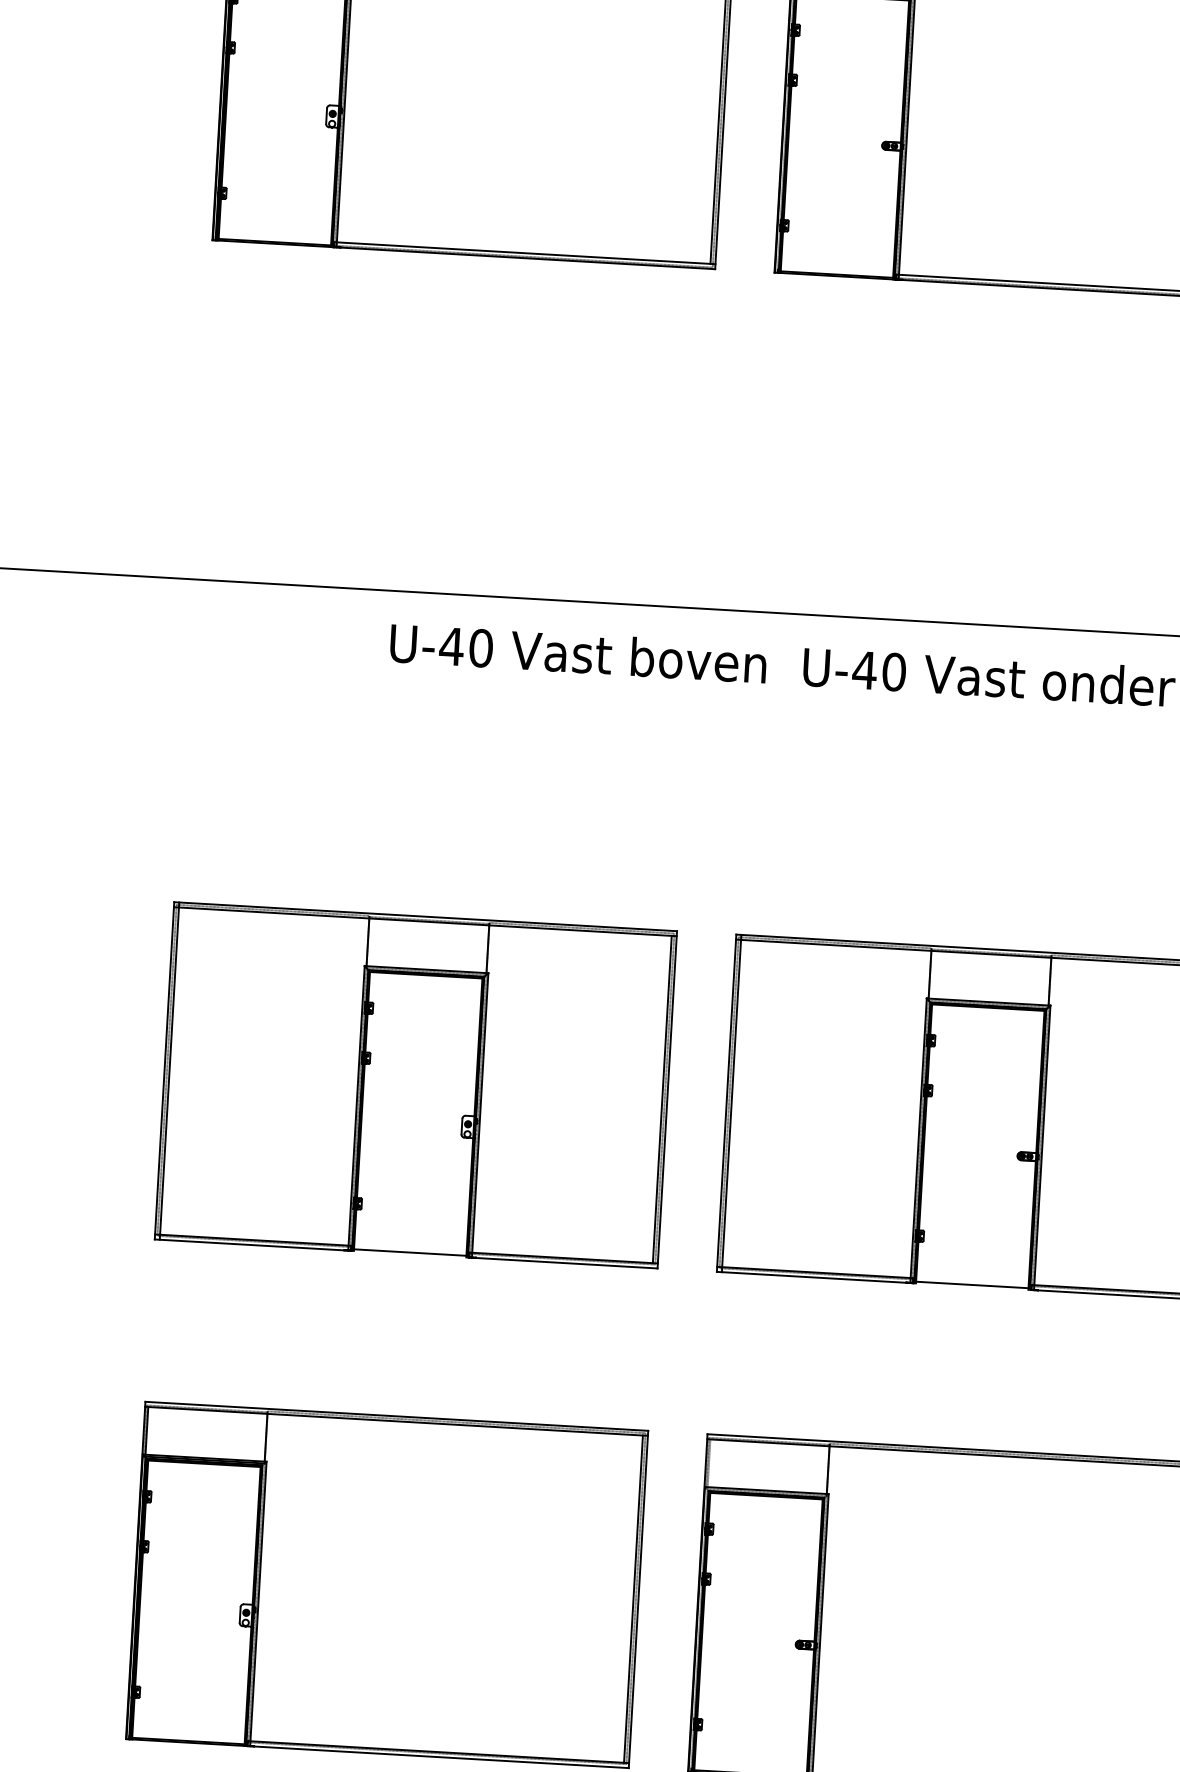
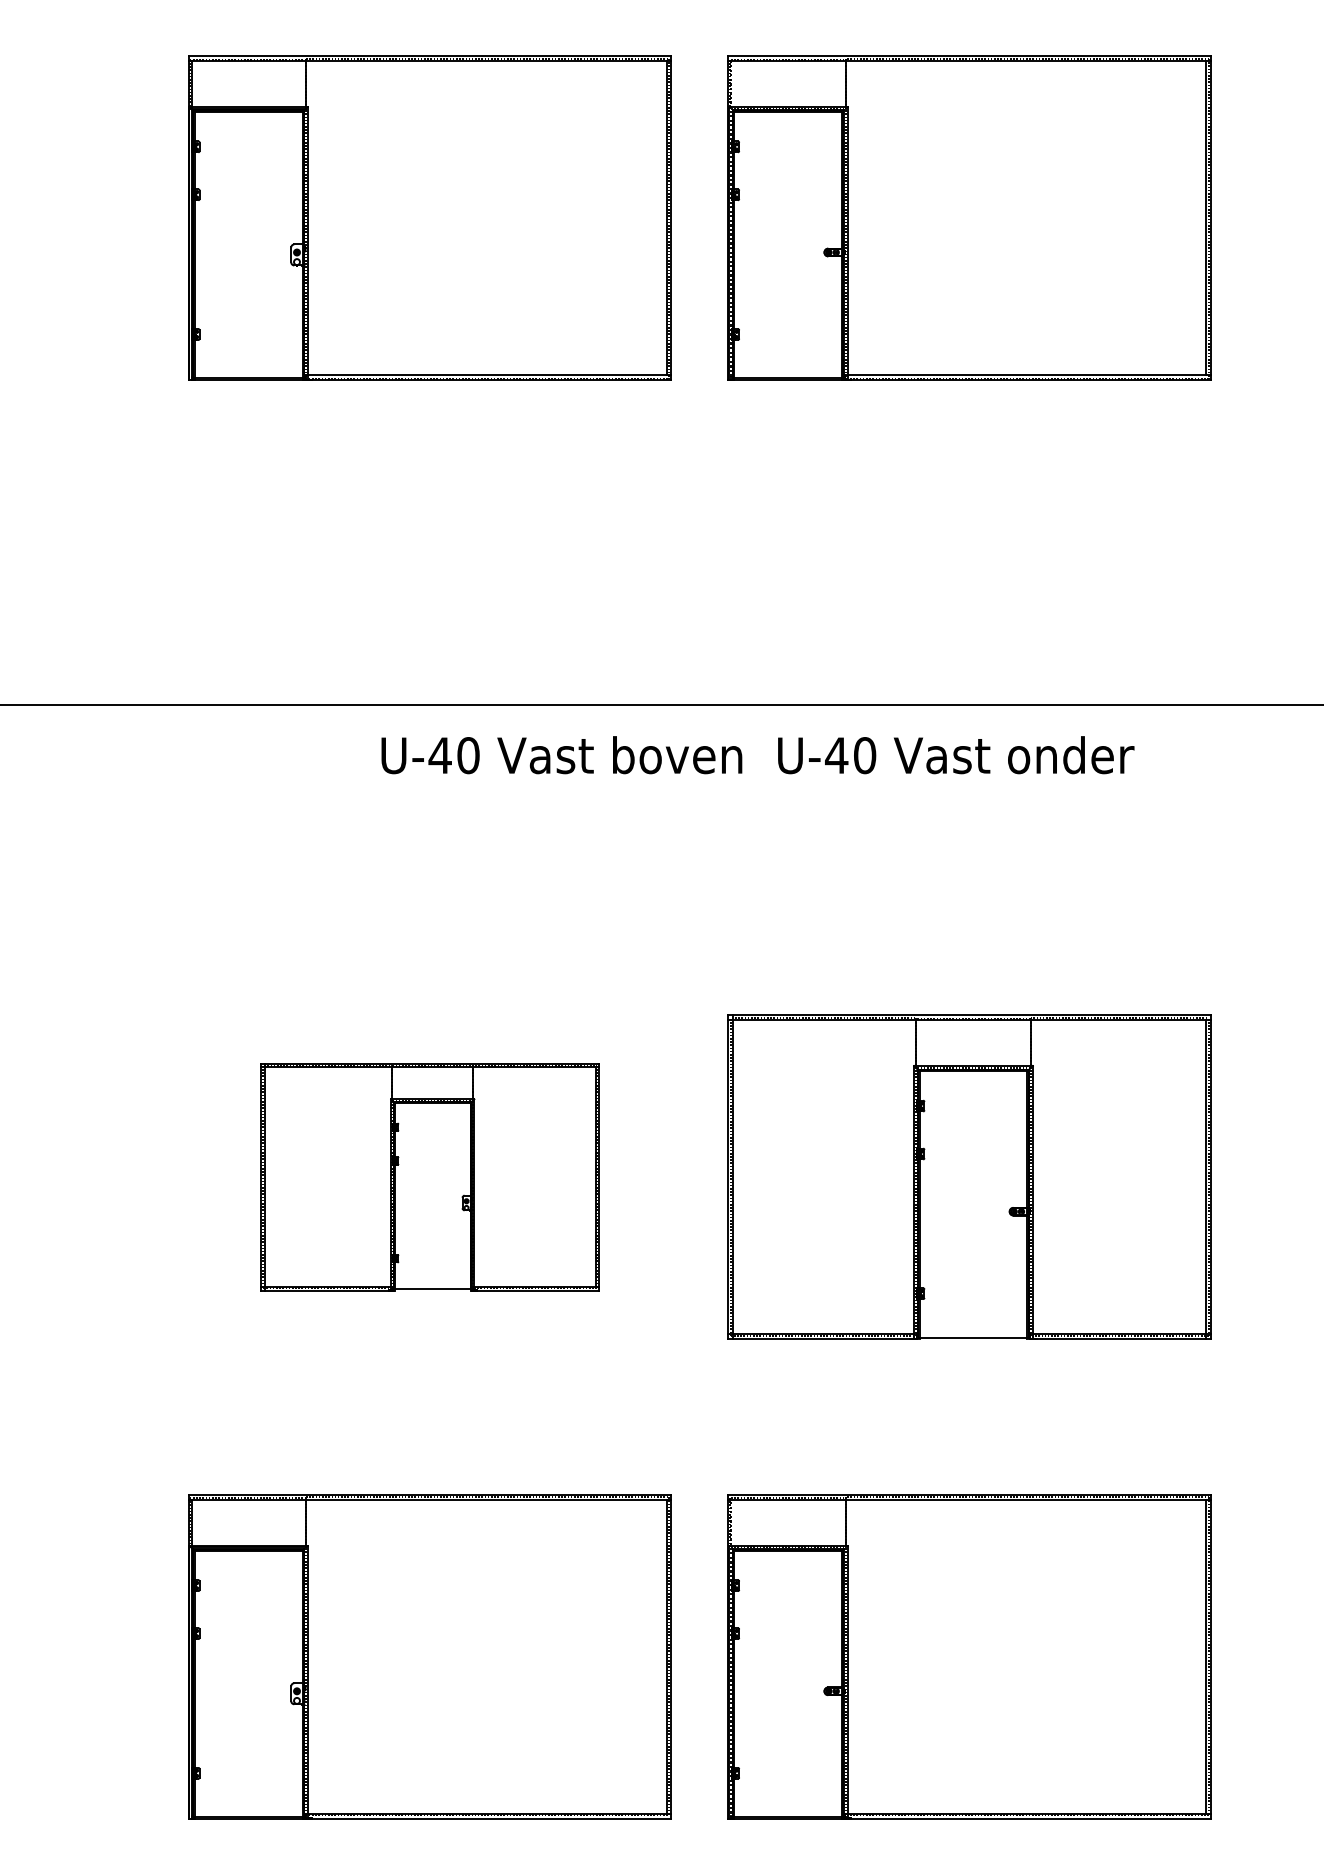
part: (415, 1084) -> (429, 1176), size x0.7

